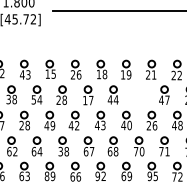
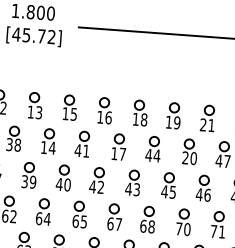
text: (21, 74) -> (29, 111), 43 -> 13
text: (72, 74) -> (99, 116), 26 -> 16
part: (139, 94) -> (189, 150), added
text: (33, 99) -> (43, 147), 54 -> 14
text: (61, 99) -> (82, 149), 28 -> 41
text: (24, 125) -> (28, 181), 28 -> 39
text: (52, 125) -> (67, 184), 49 -> 40
text: (129, 125) -> (172, 192), 40 -> 45
text: (148, 125) -> (198, 194), 26 -> 46
text: (63, 151) -> (79, 221), 38 -> 65

